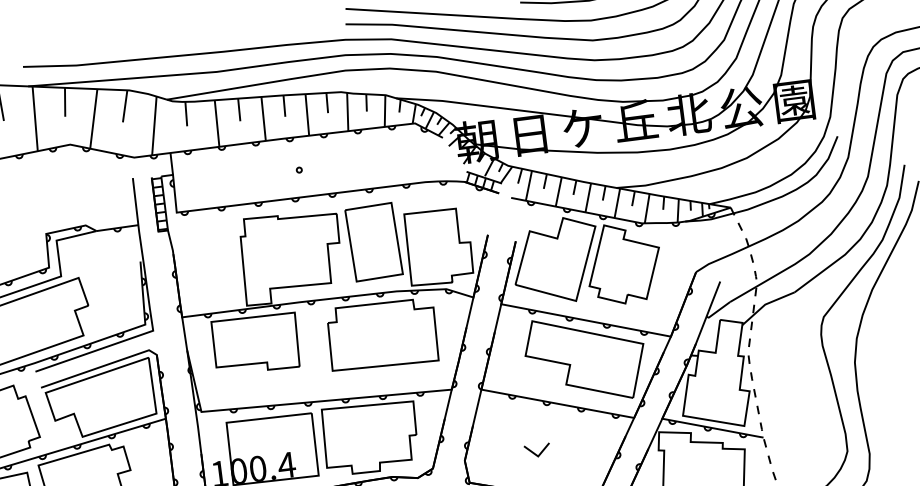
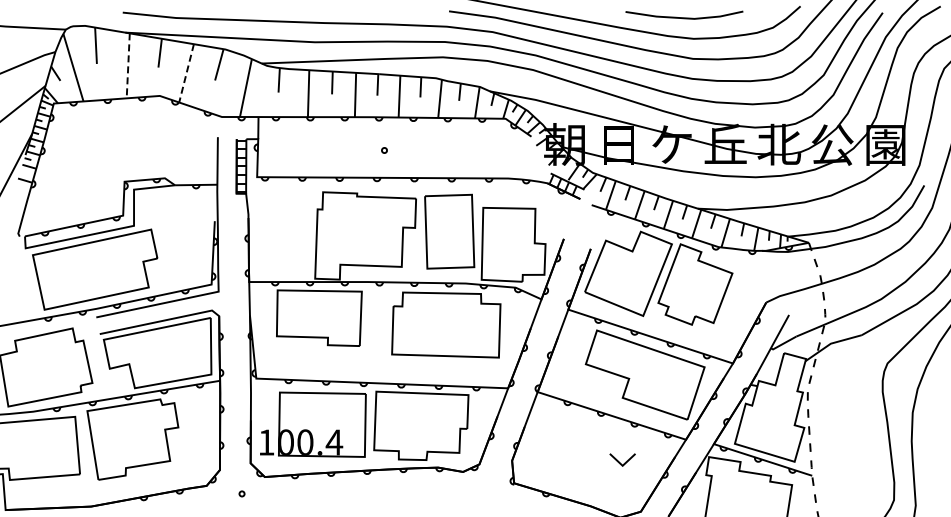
line: (35, 118) -> (128, 65), solid -> dashed
line: (93, 119) -> (186, 73), solid -> dashed
part: (537, 450) -> (622, 459), moved

